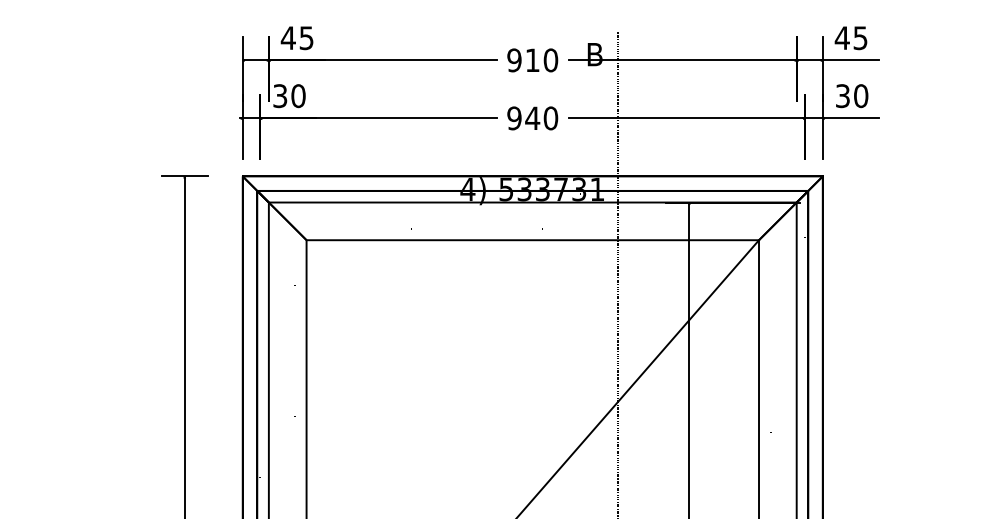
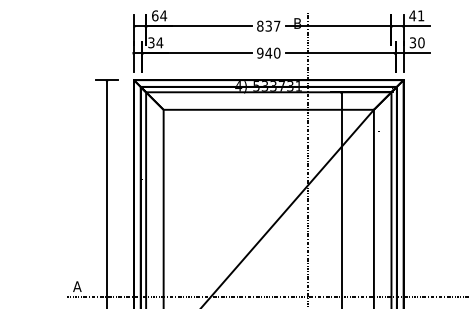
text: (297, 37) -> (159, 15), 45 -> 64
text: (861, 37) -> (421, 15), 45 -> 41
text: (532, 58) -> (268, 25), 910 -> 837
text: (297, 95) -> (159, 42), 30 -> 34

